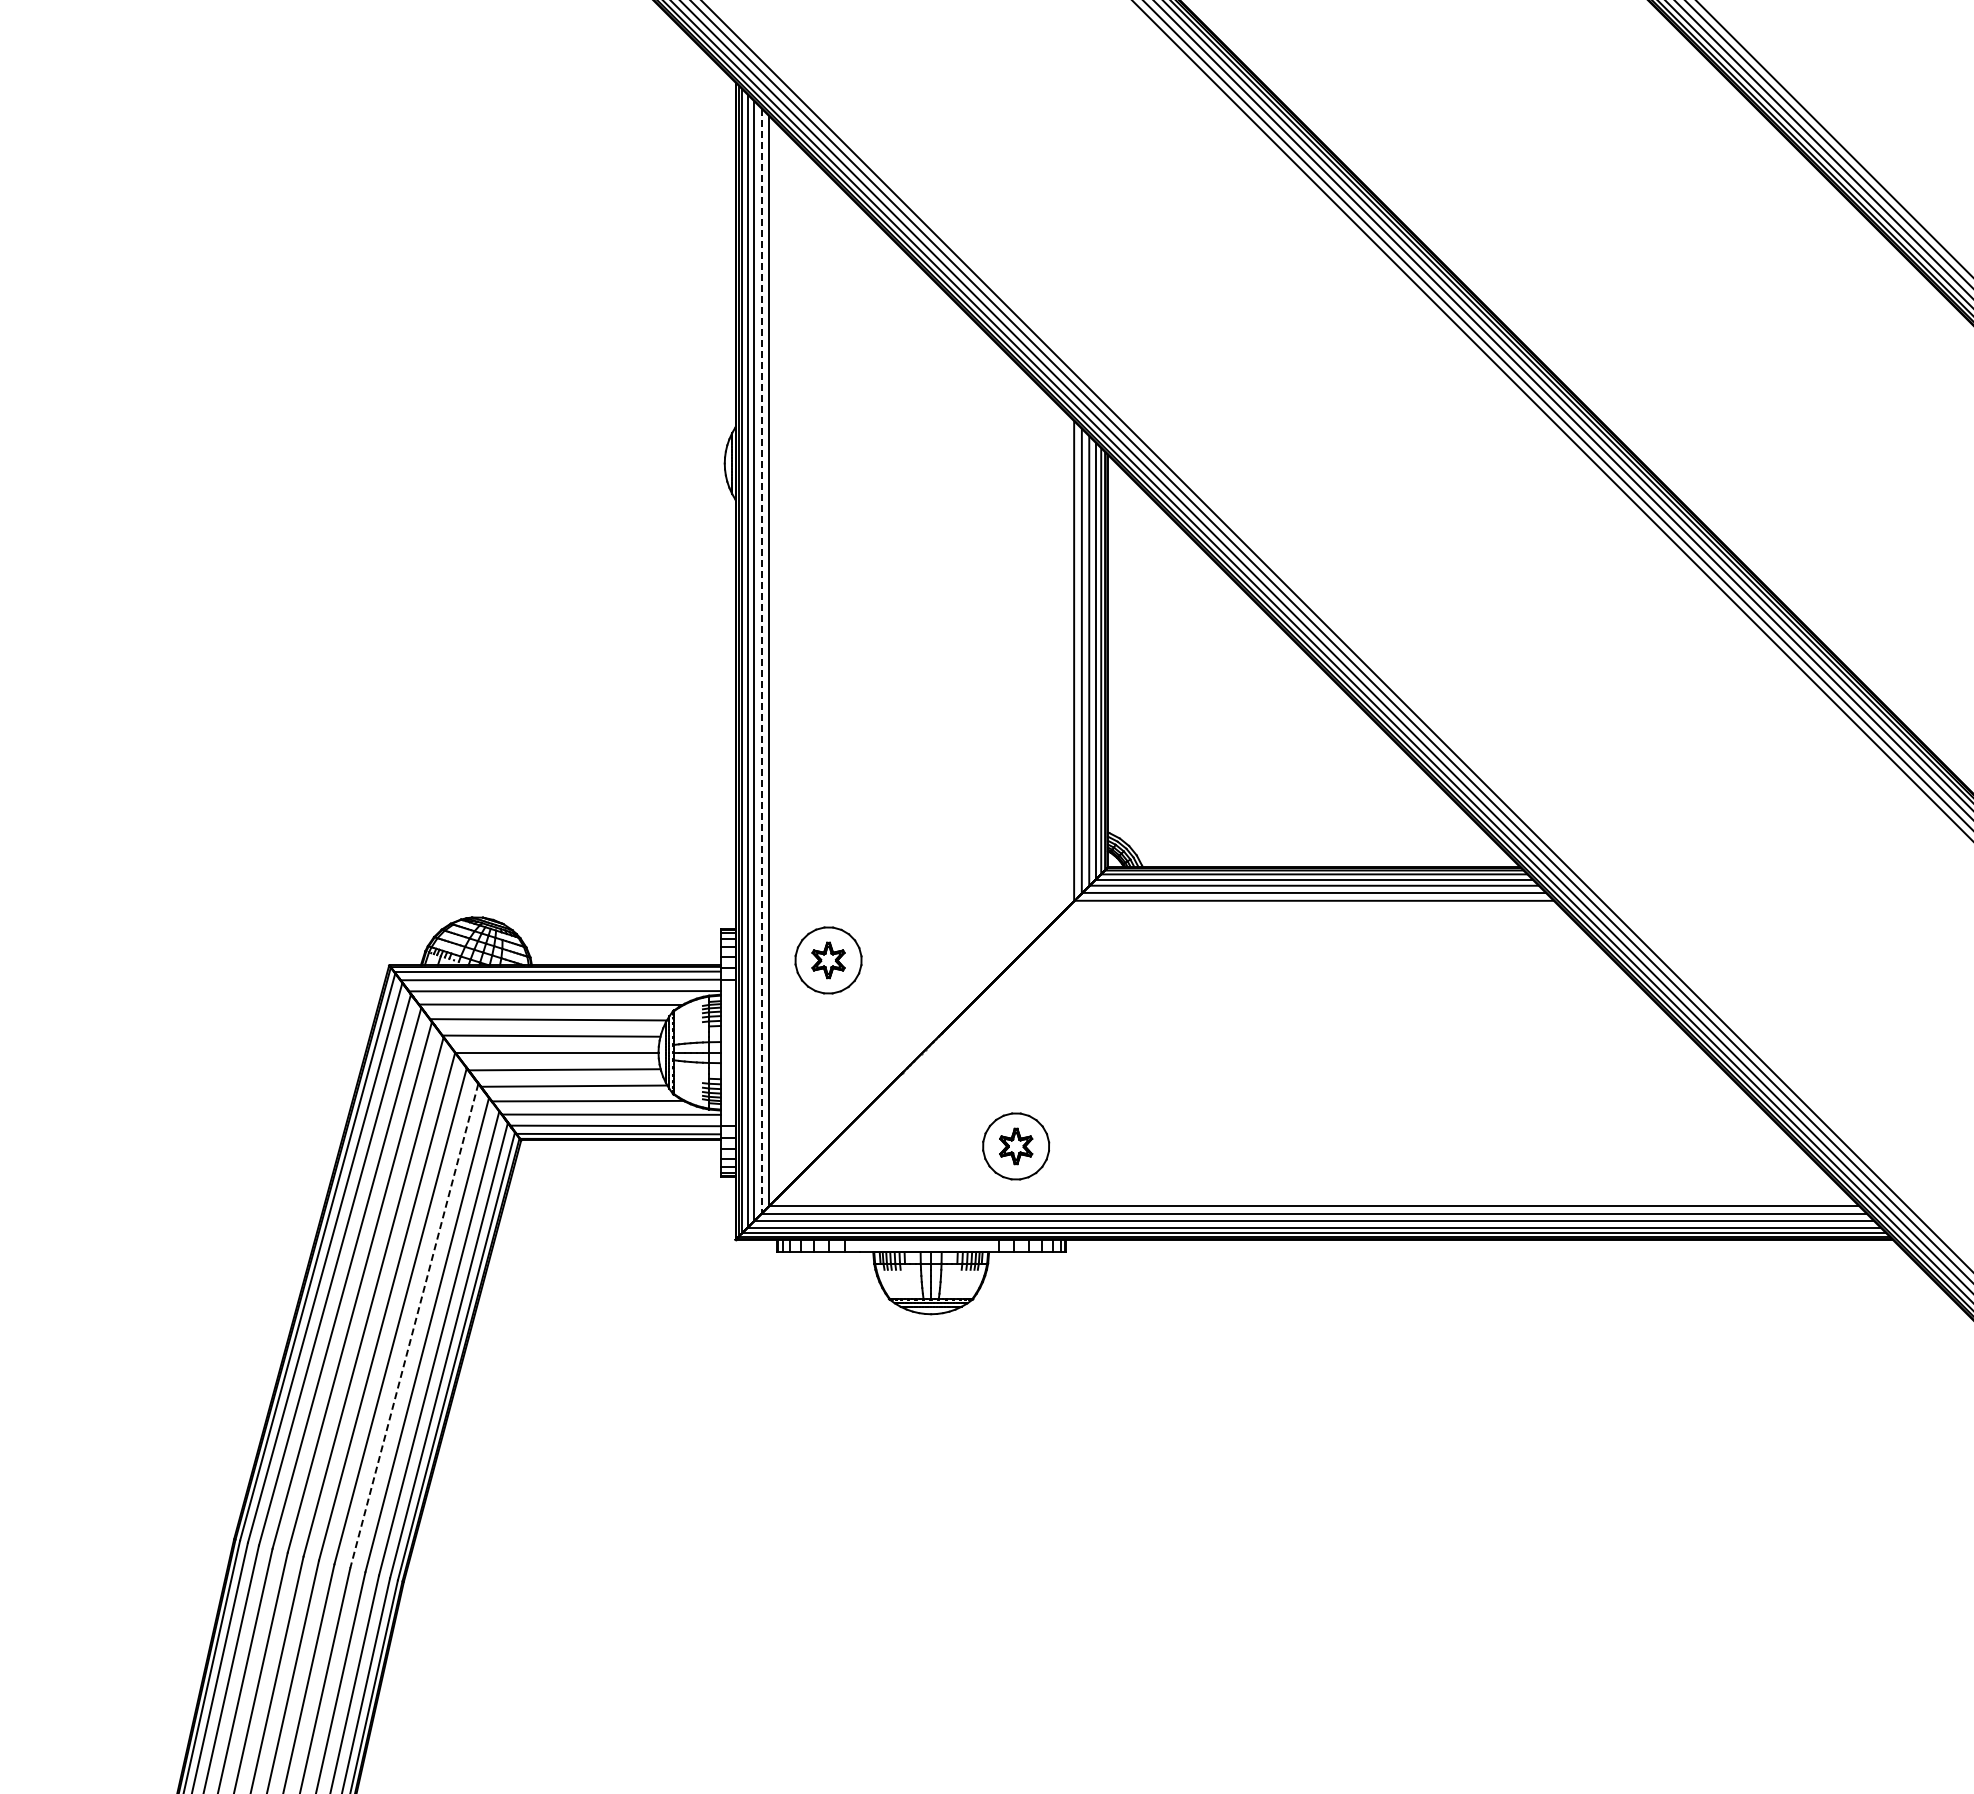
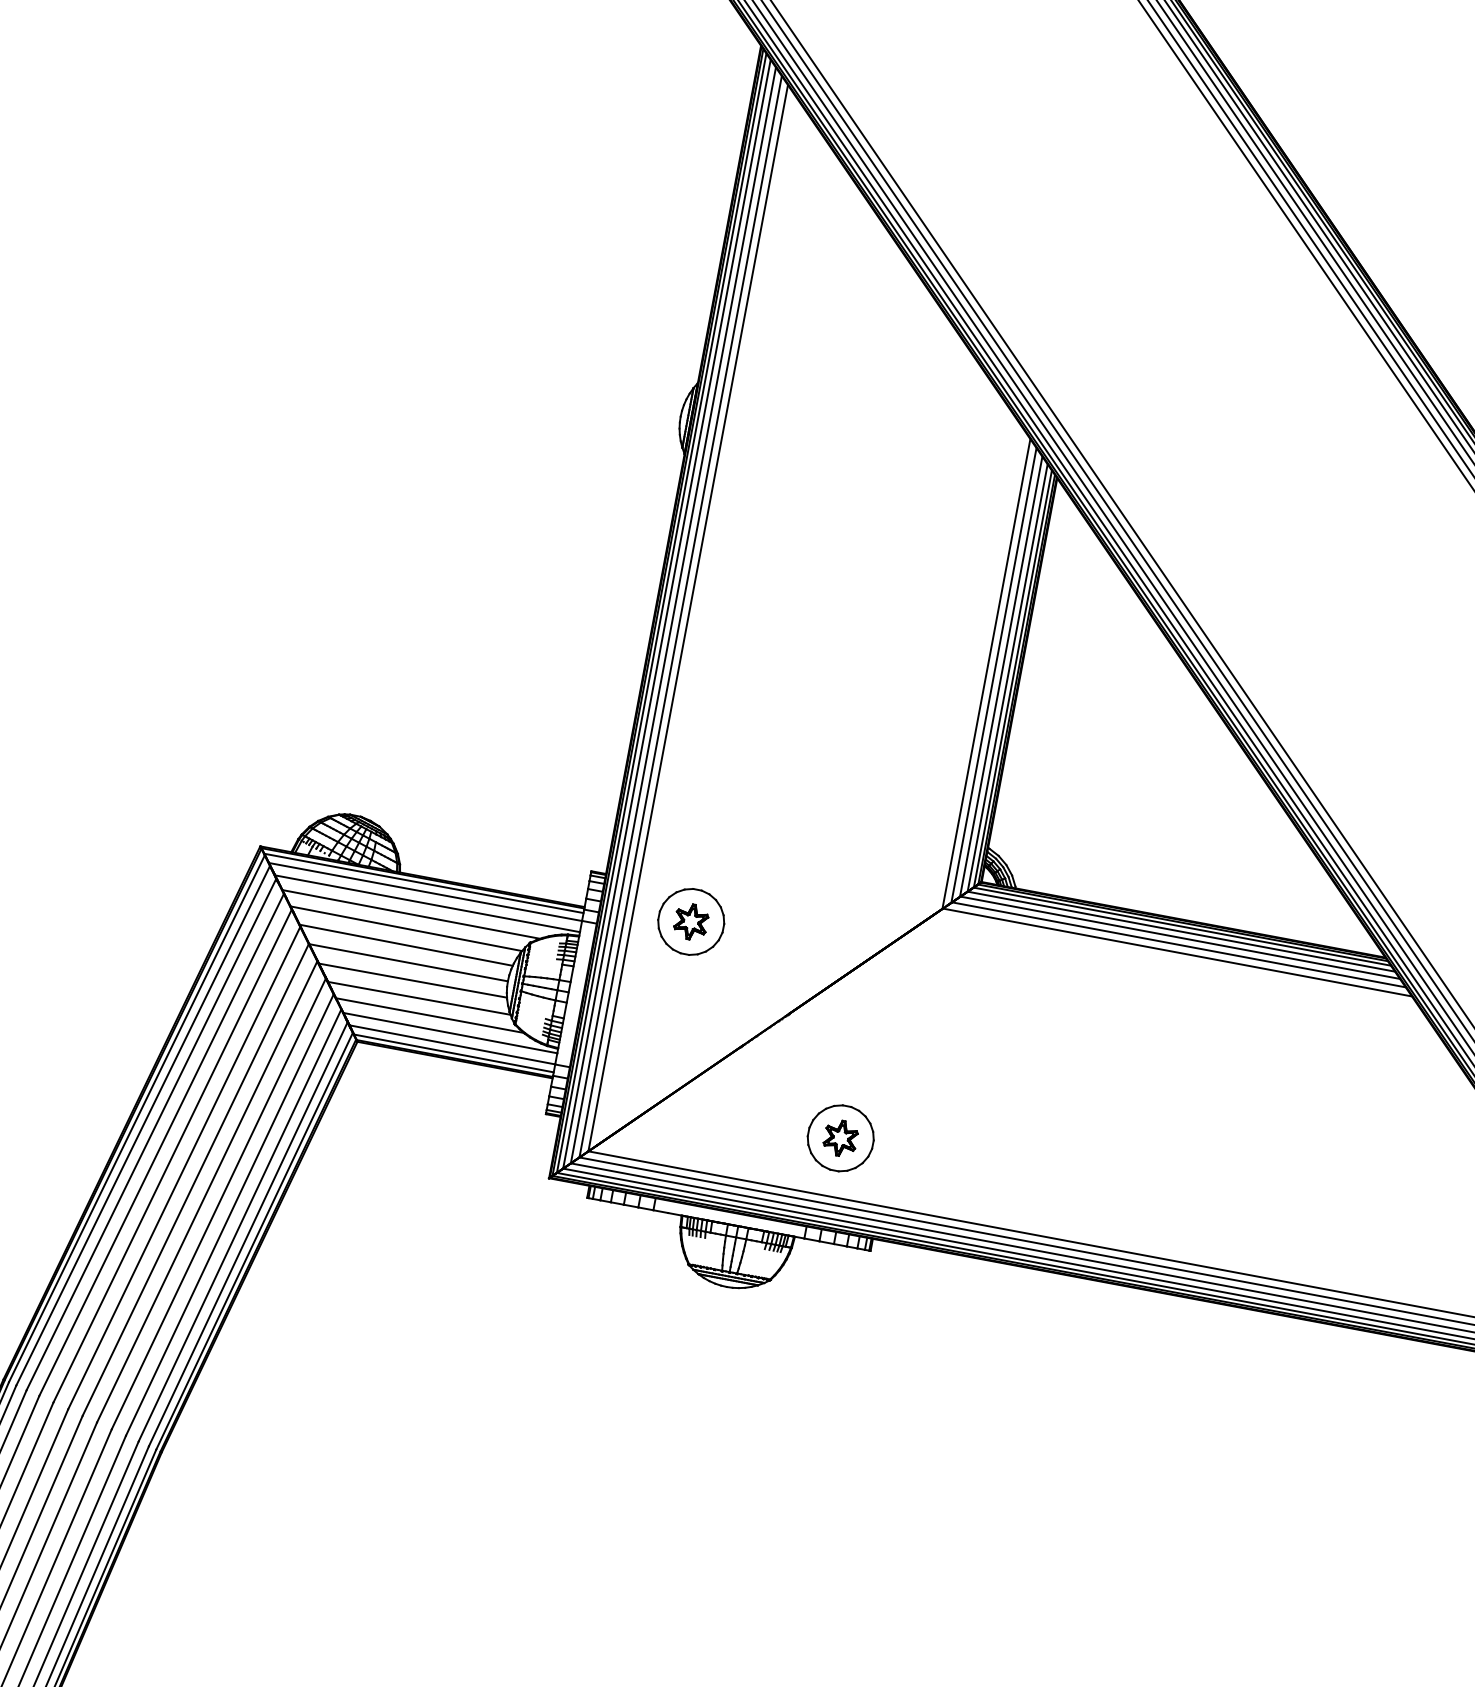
line: (761, 661) -> (680, 617), dashed -> solid
line: (414, 1326) -> (218, 1204), dashed -> solid

